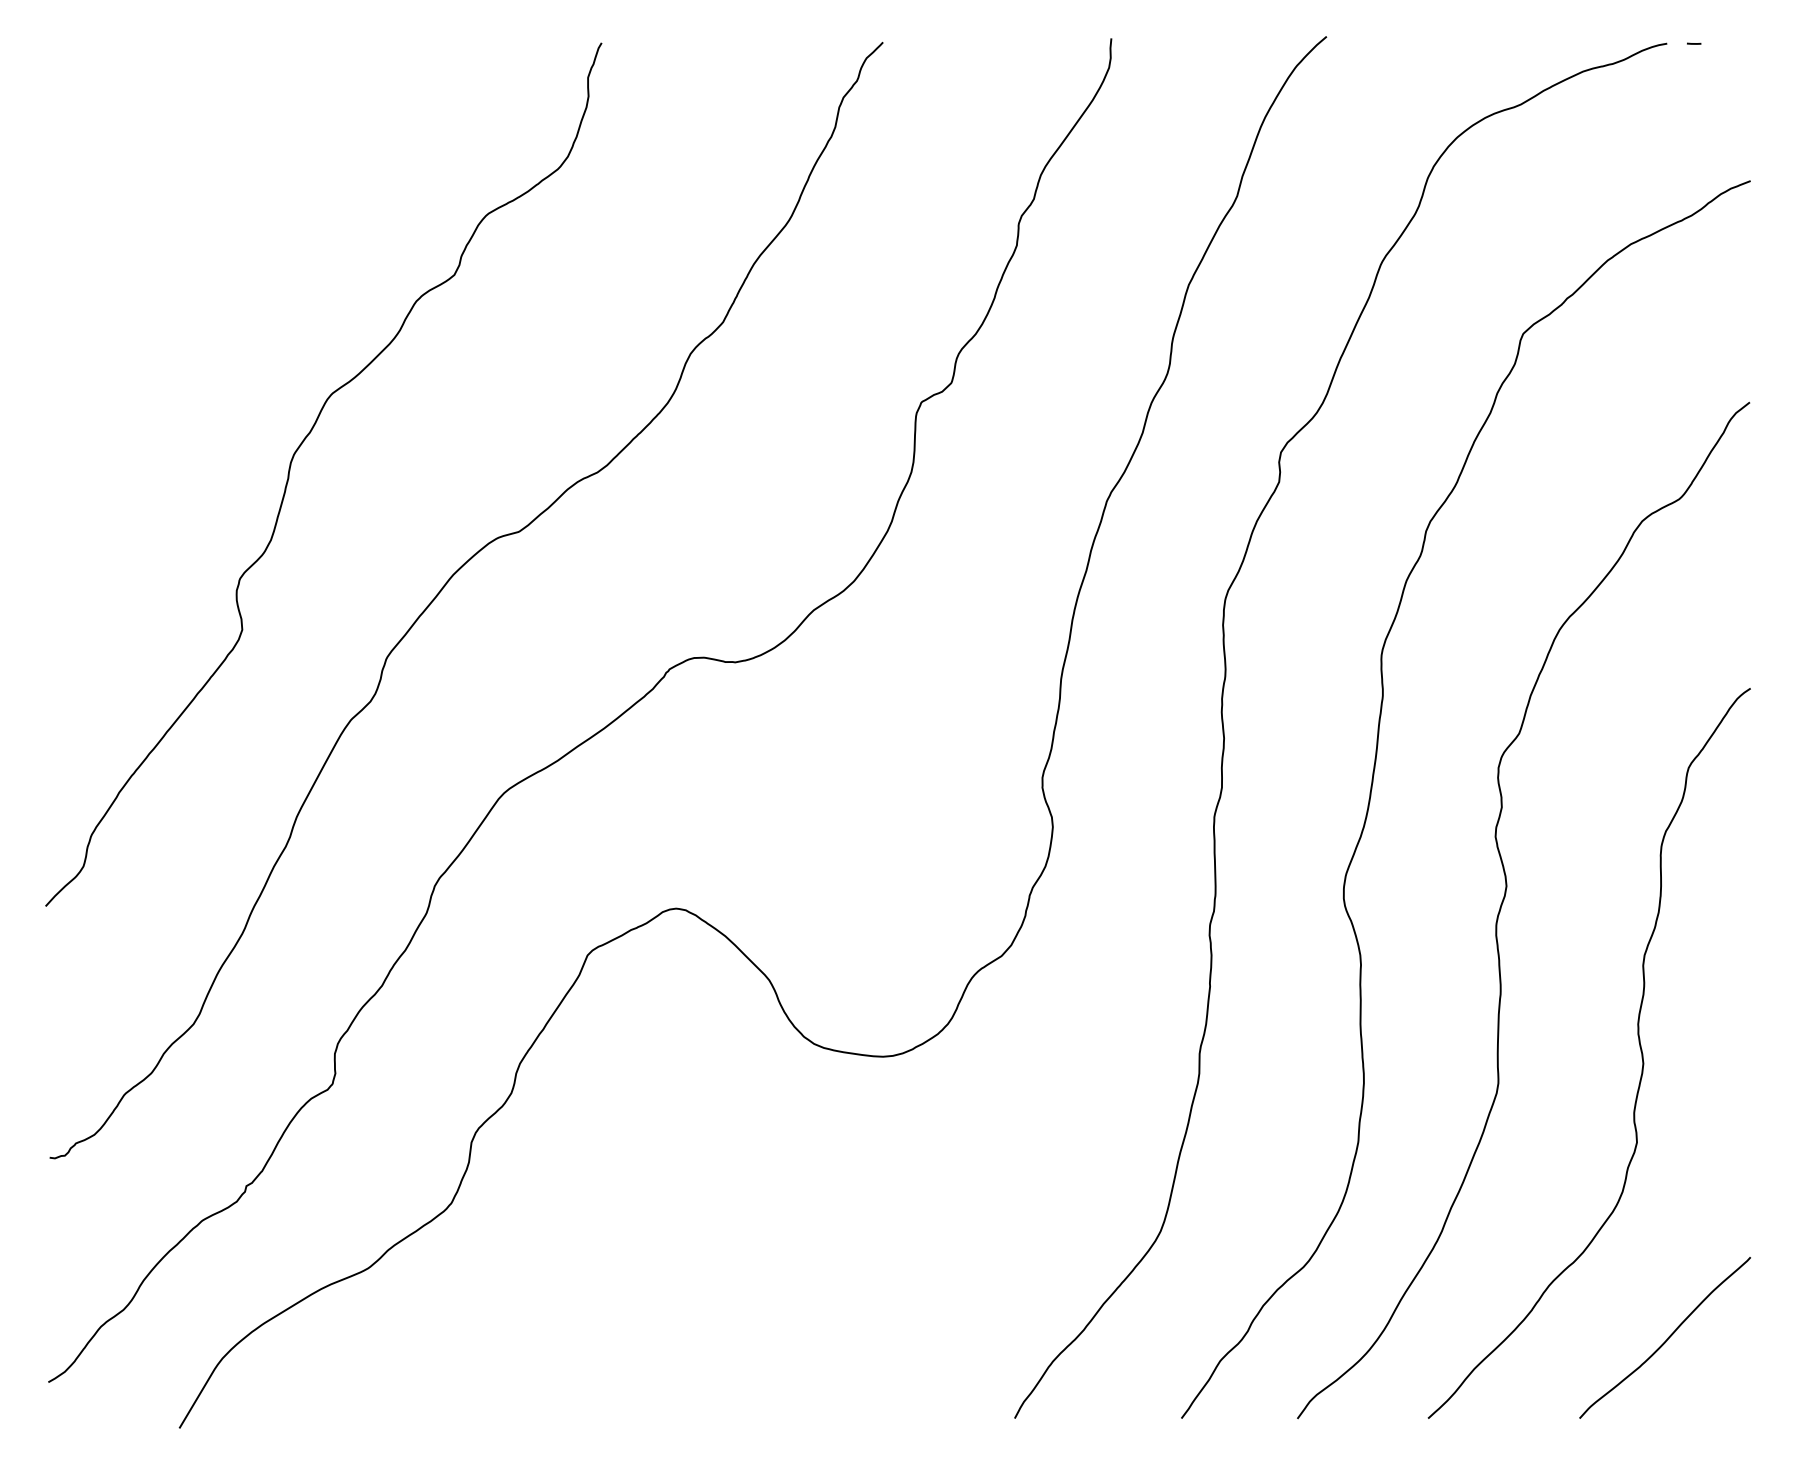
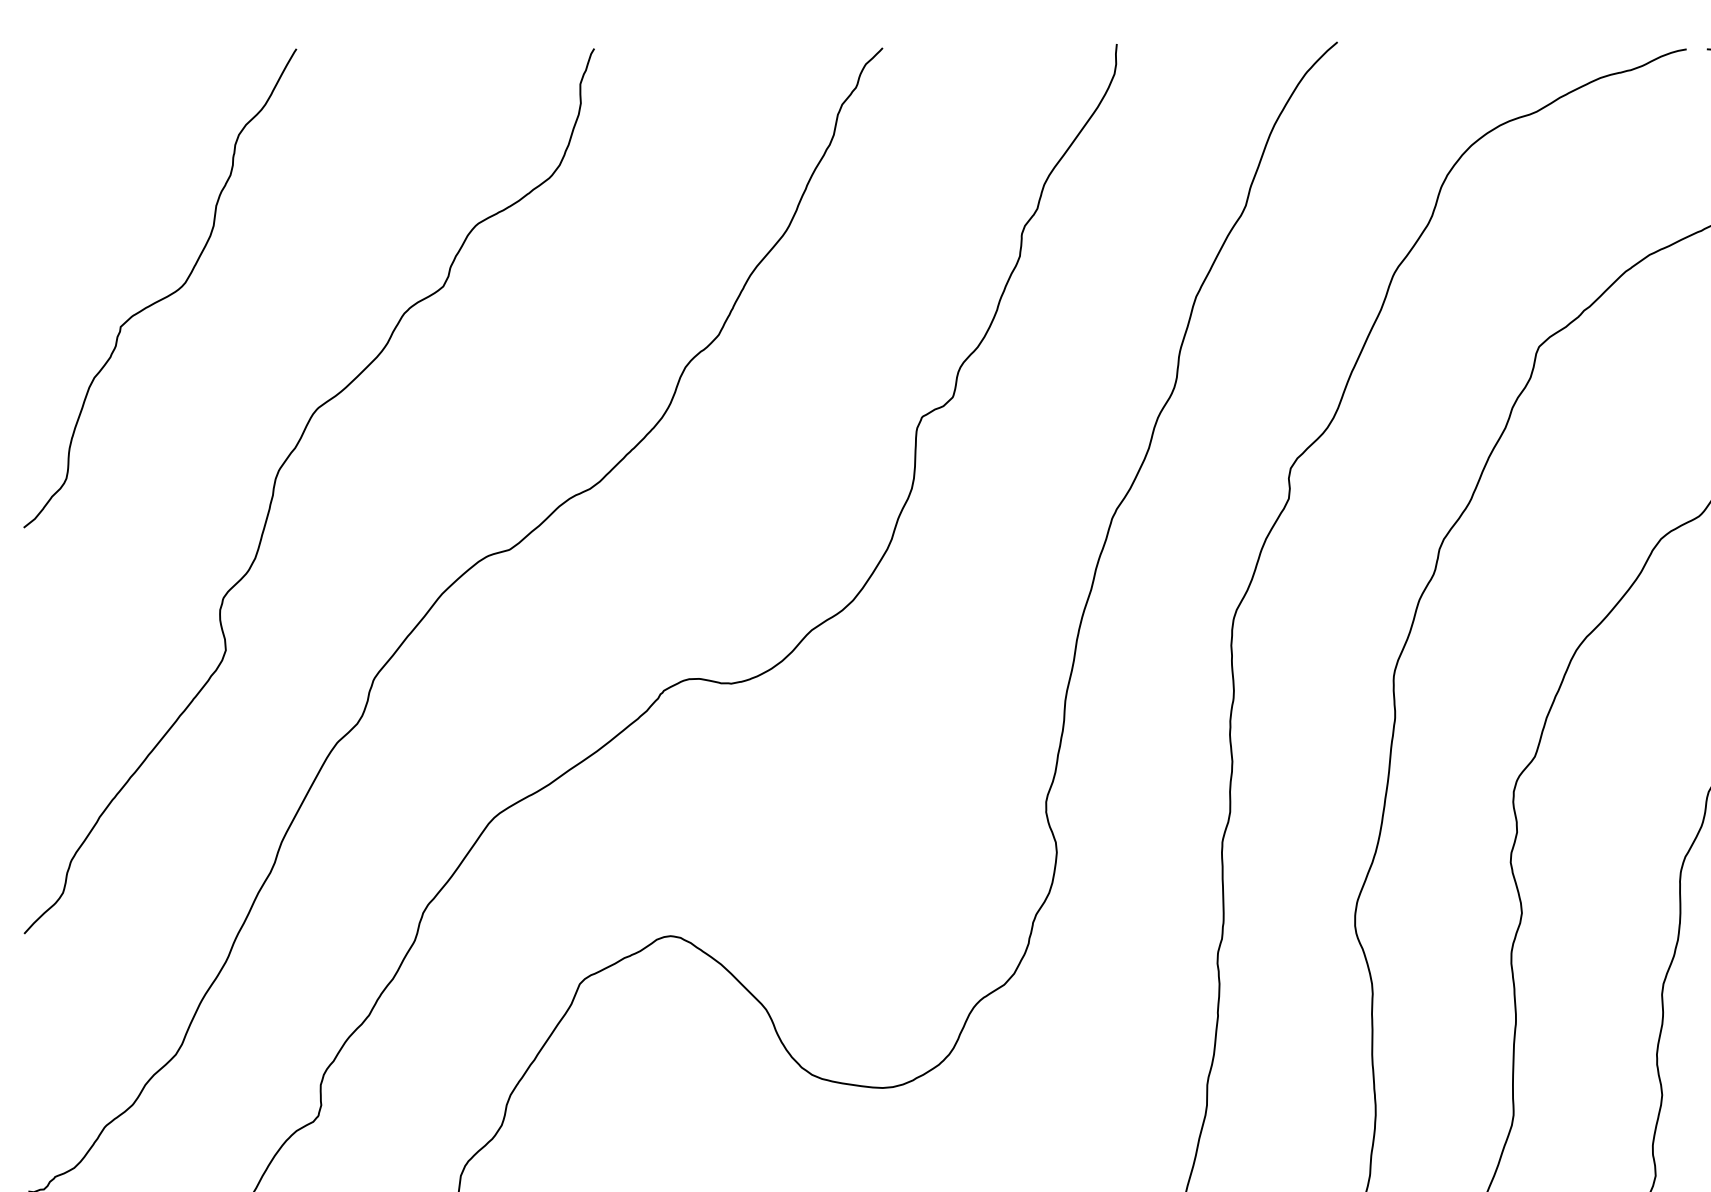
curve: (181, 285) -> (163, 297), added

